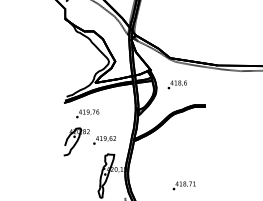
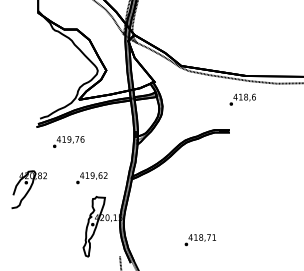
text: (176, 84) -> (241, 99), moved
part: (76, 141) -> (28, 189), moved

